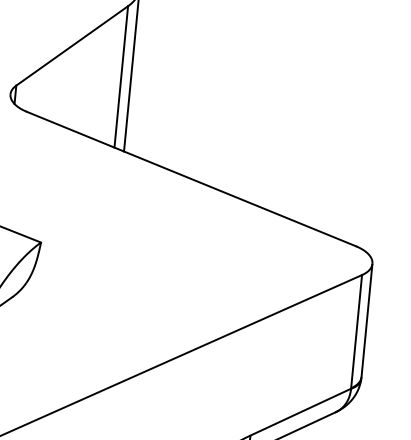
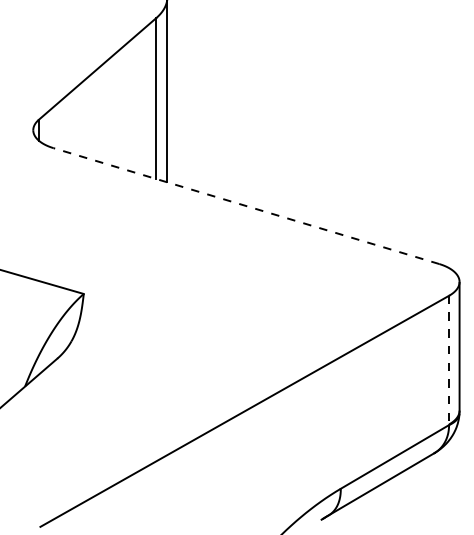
line: (190, 178) -> (245, 205), solid -> dashed
line: (356, 331) -> (449, 360), solid -> dashed

